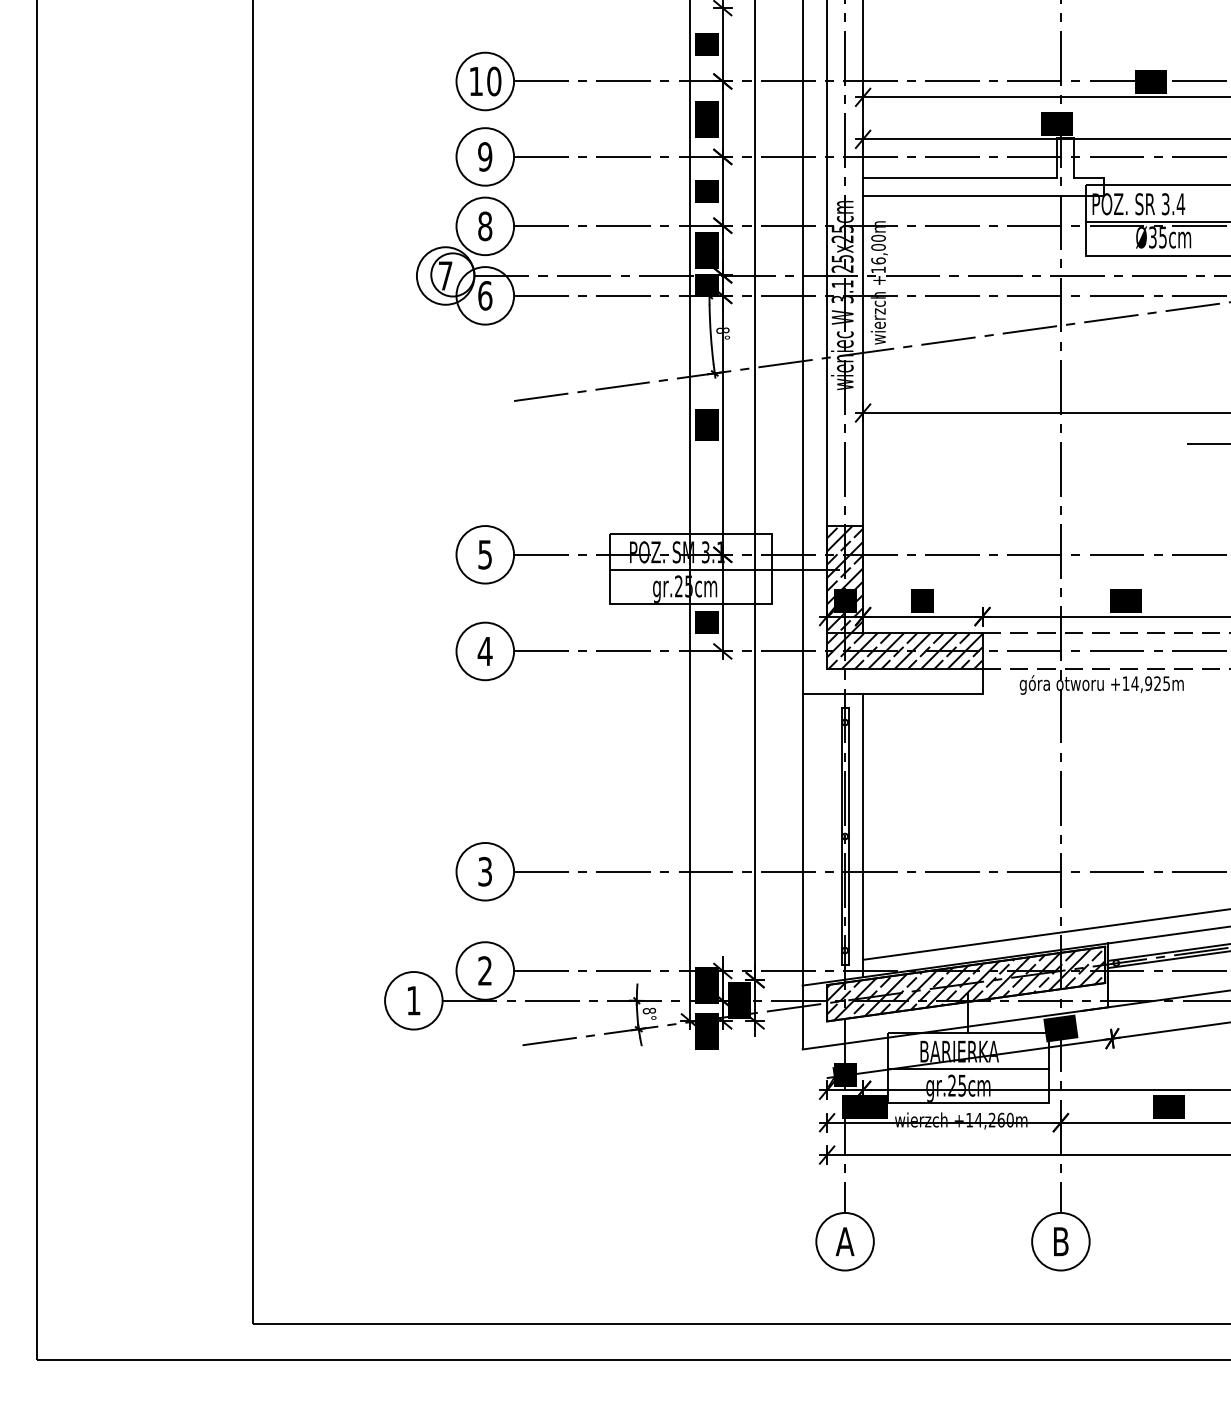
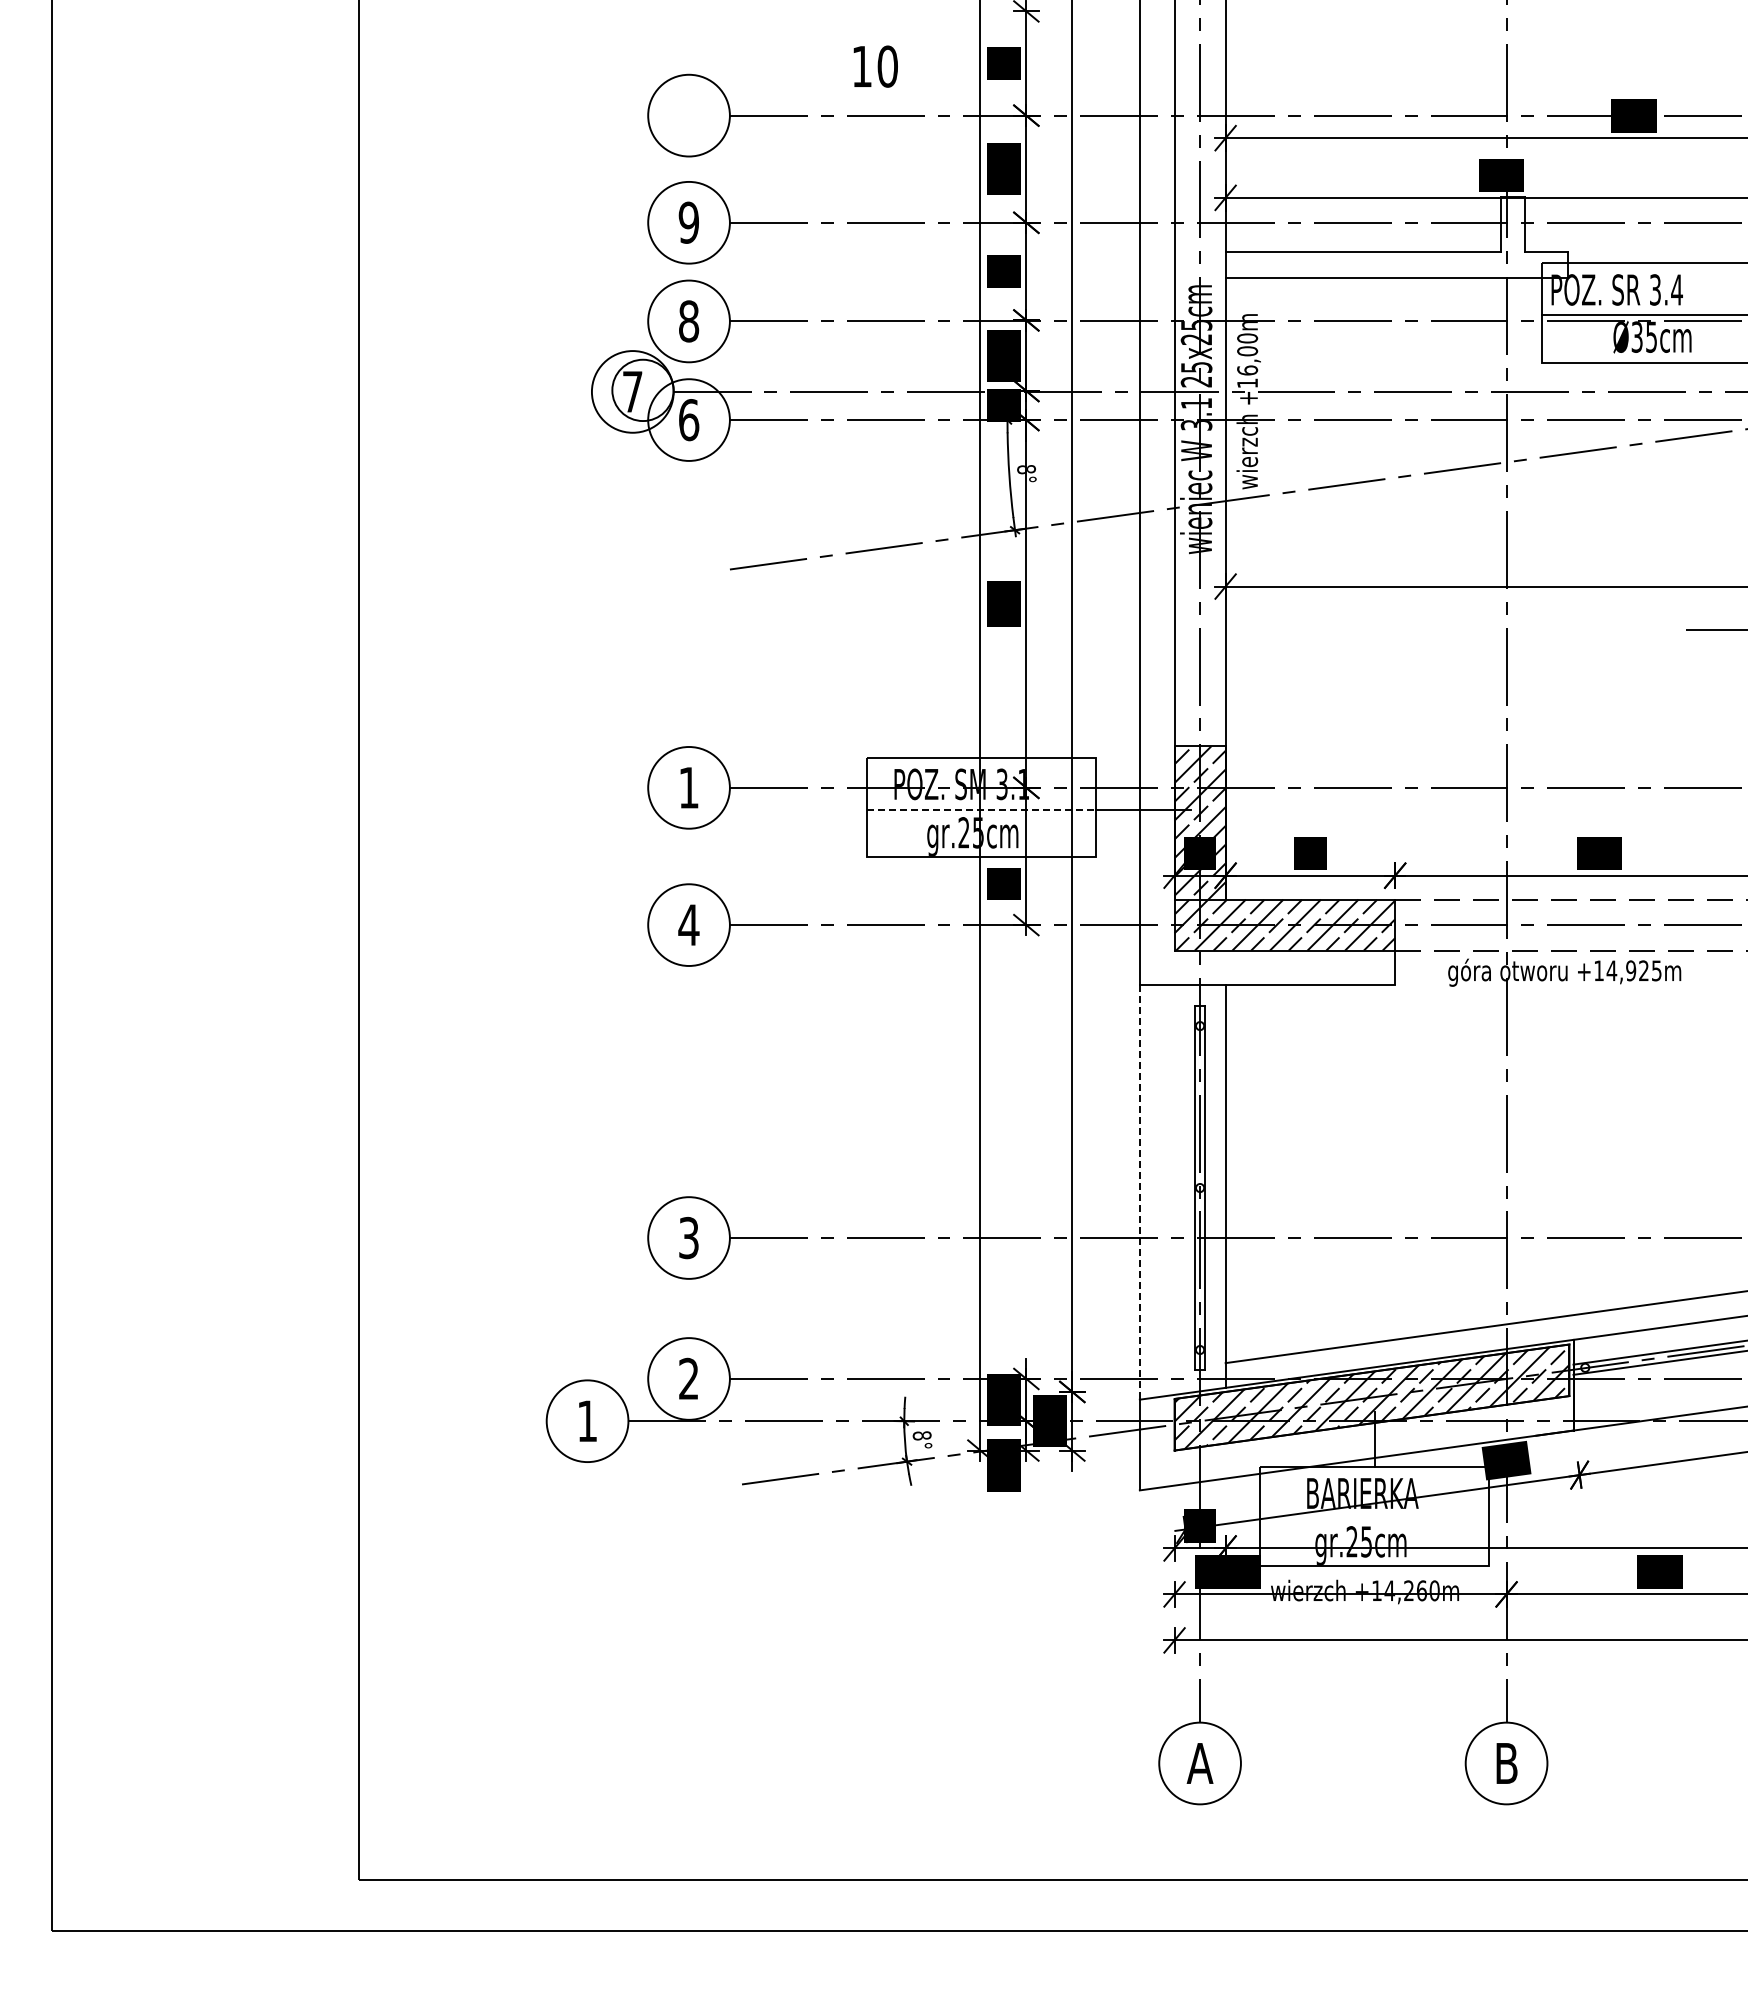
text: (485, 81) -> (875, 66), moved
text: (484, 554) -> (688, 787), 5 -> 1
line: (691, 570) -> (981, 809), solid -> dashed
line: (802, 840) -> (1139, 1193), solid -> dashed
line: (967, 1069) -> (1374, 1518), removed

